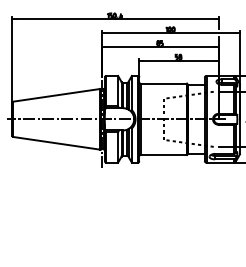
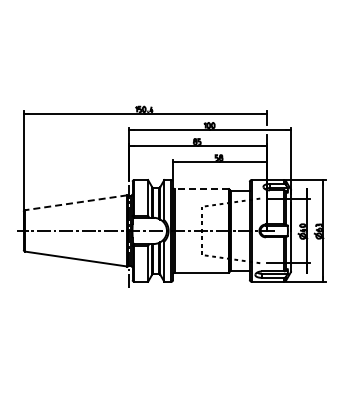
line: (163, 83) -> (201, 188), solid -> dashed
line: (57, 95) -> (76, 202), solid -> dashed

